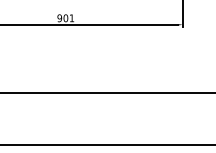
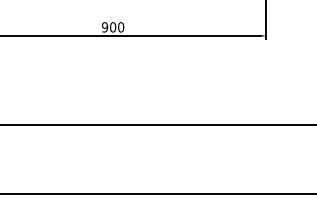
text: (72, 18) -> (121, 27), 901 -> 900

